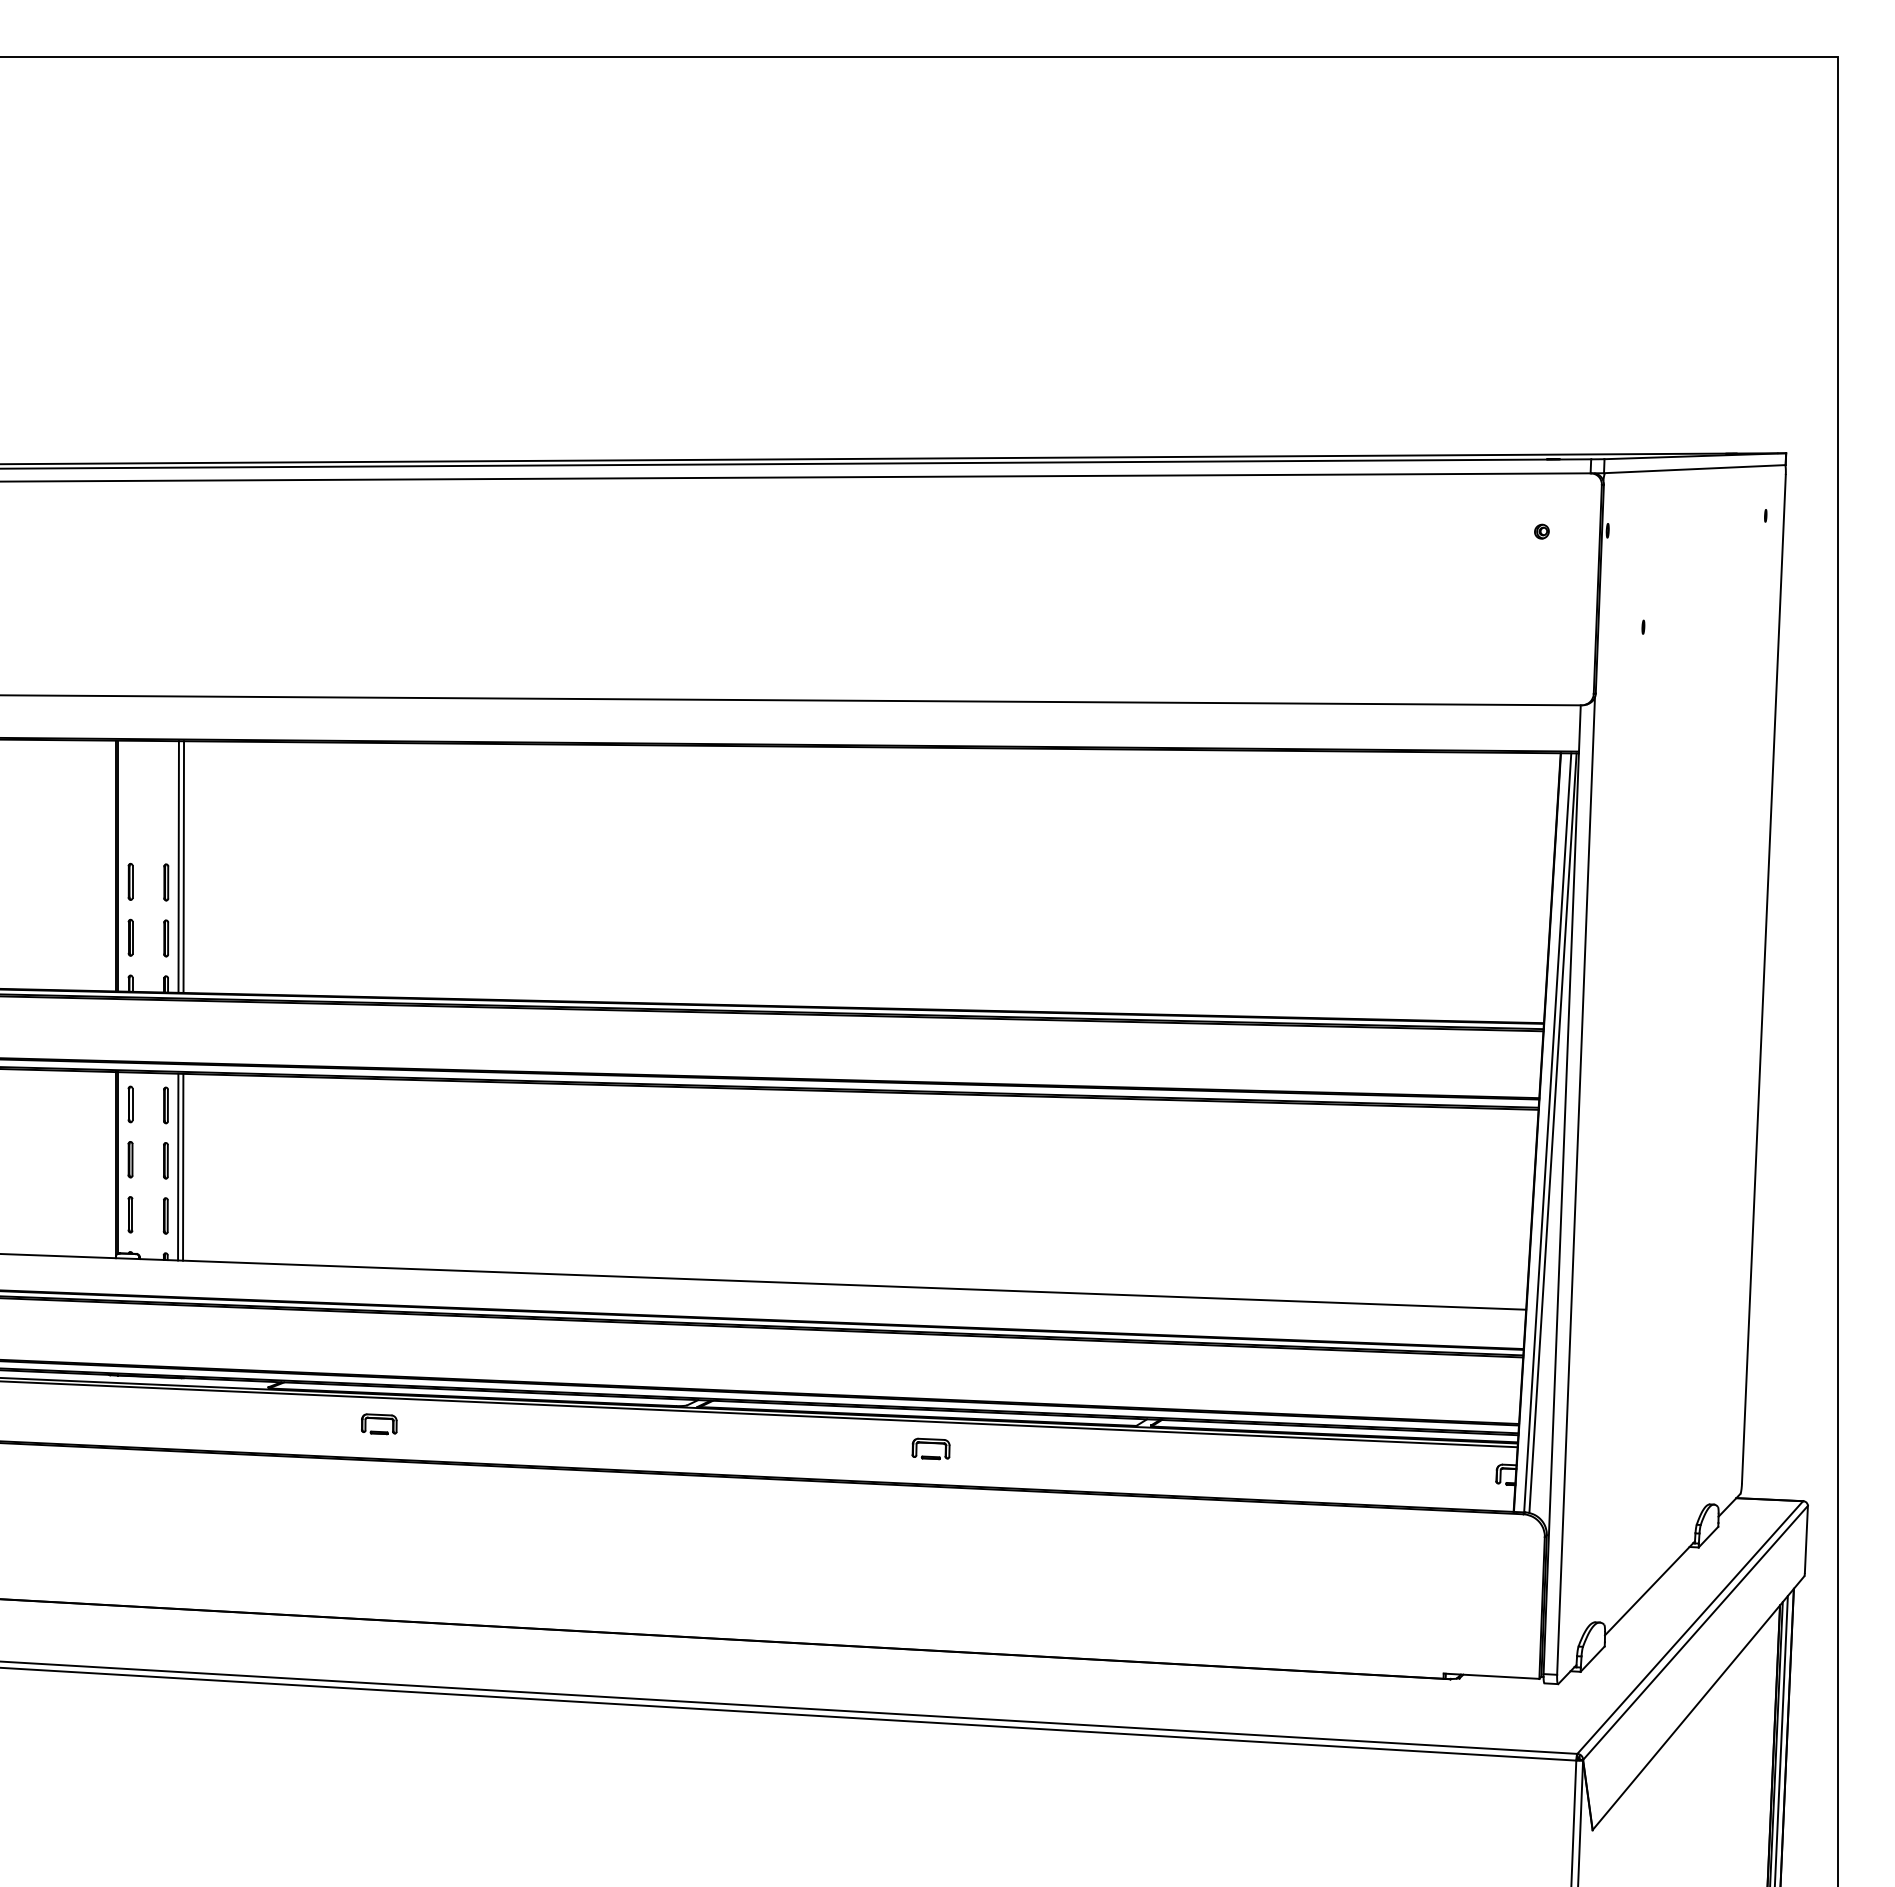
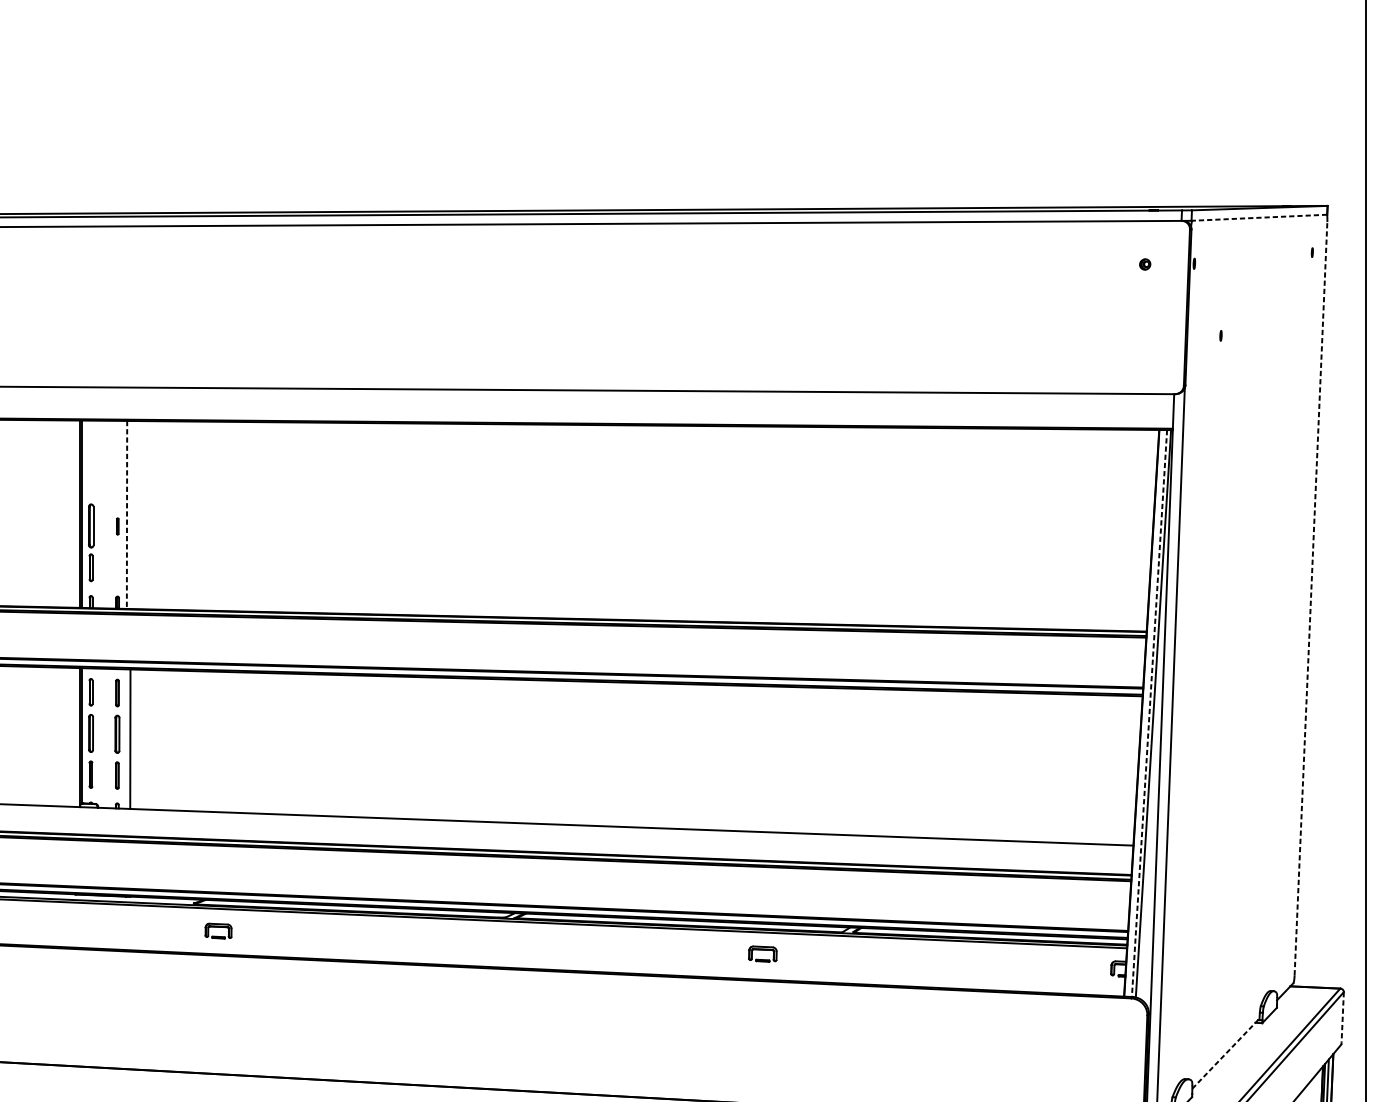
line: (1694, 469) -> (1259, 218), solid -> dashed
line: (183, 866) -> (130, 514), removed
line: (178, 867) -> (126, 515), solid -> dashed
part: (130, 881) -> (91, 525), size x1.6
part: (166, 882) -> (117, 526), size x0.6
part: (166, 938) -> (117, 568), removed
line: (1763, 979) -> (1310, 598), solid -> dashed
line: (1547, 1133) -> (1149, 713), solid -> dashed
part: (130, 1159) -> (91, 733), size x1.4
part: (165, 1160) -> (117, 734), size x1.4
line: (178, 1166) -> (126, 738), removed
part: (379, 1424) -> (218, 931), moved
part: (930, 1448) -> (762, 953), moved
line: (1806, 1539) -> (1342, 1017), solid -> dashed
line: (1650, 1588) -> (1226, 1053), solid -> dashed

